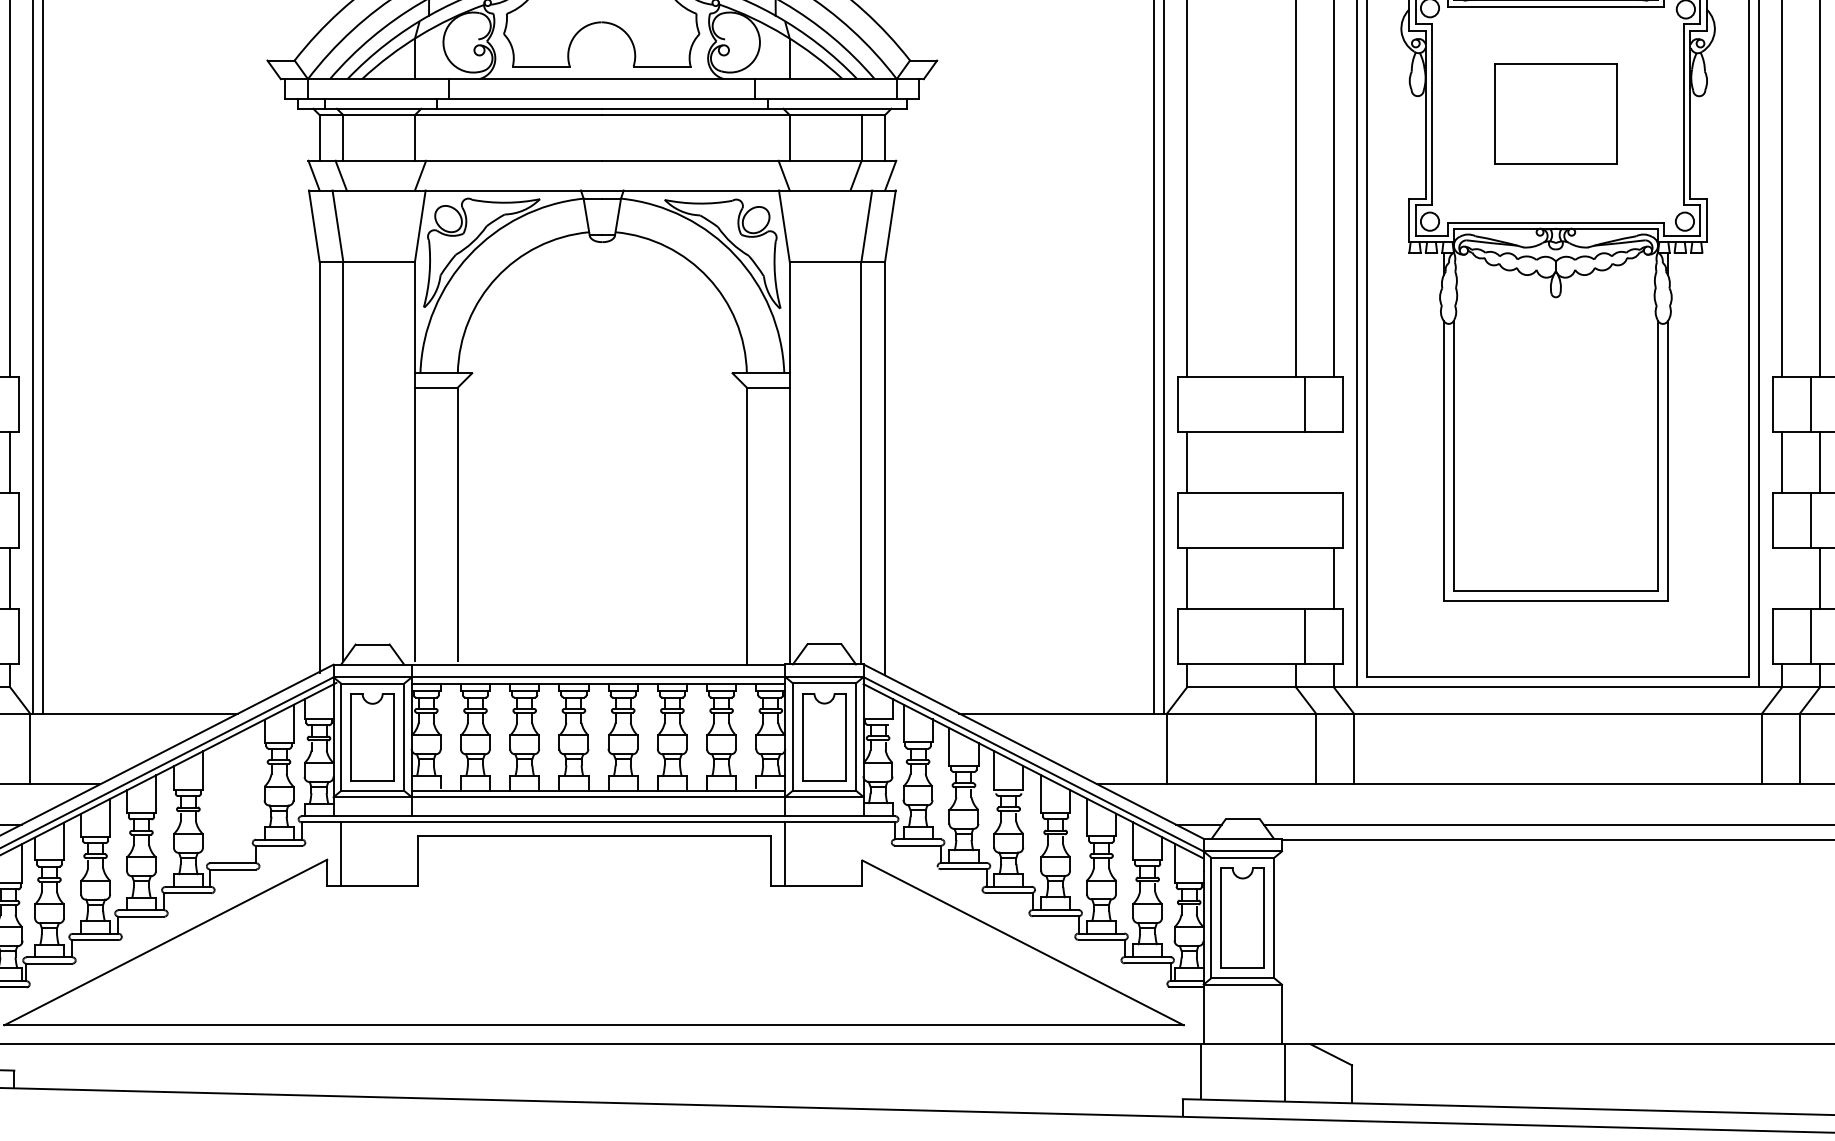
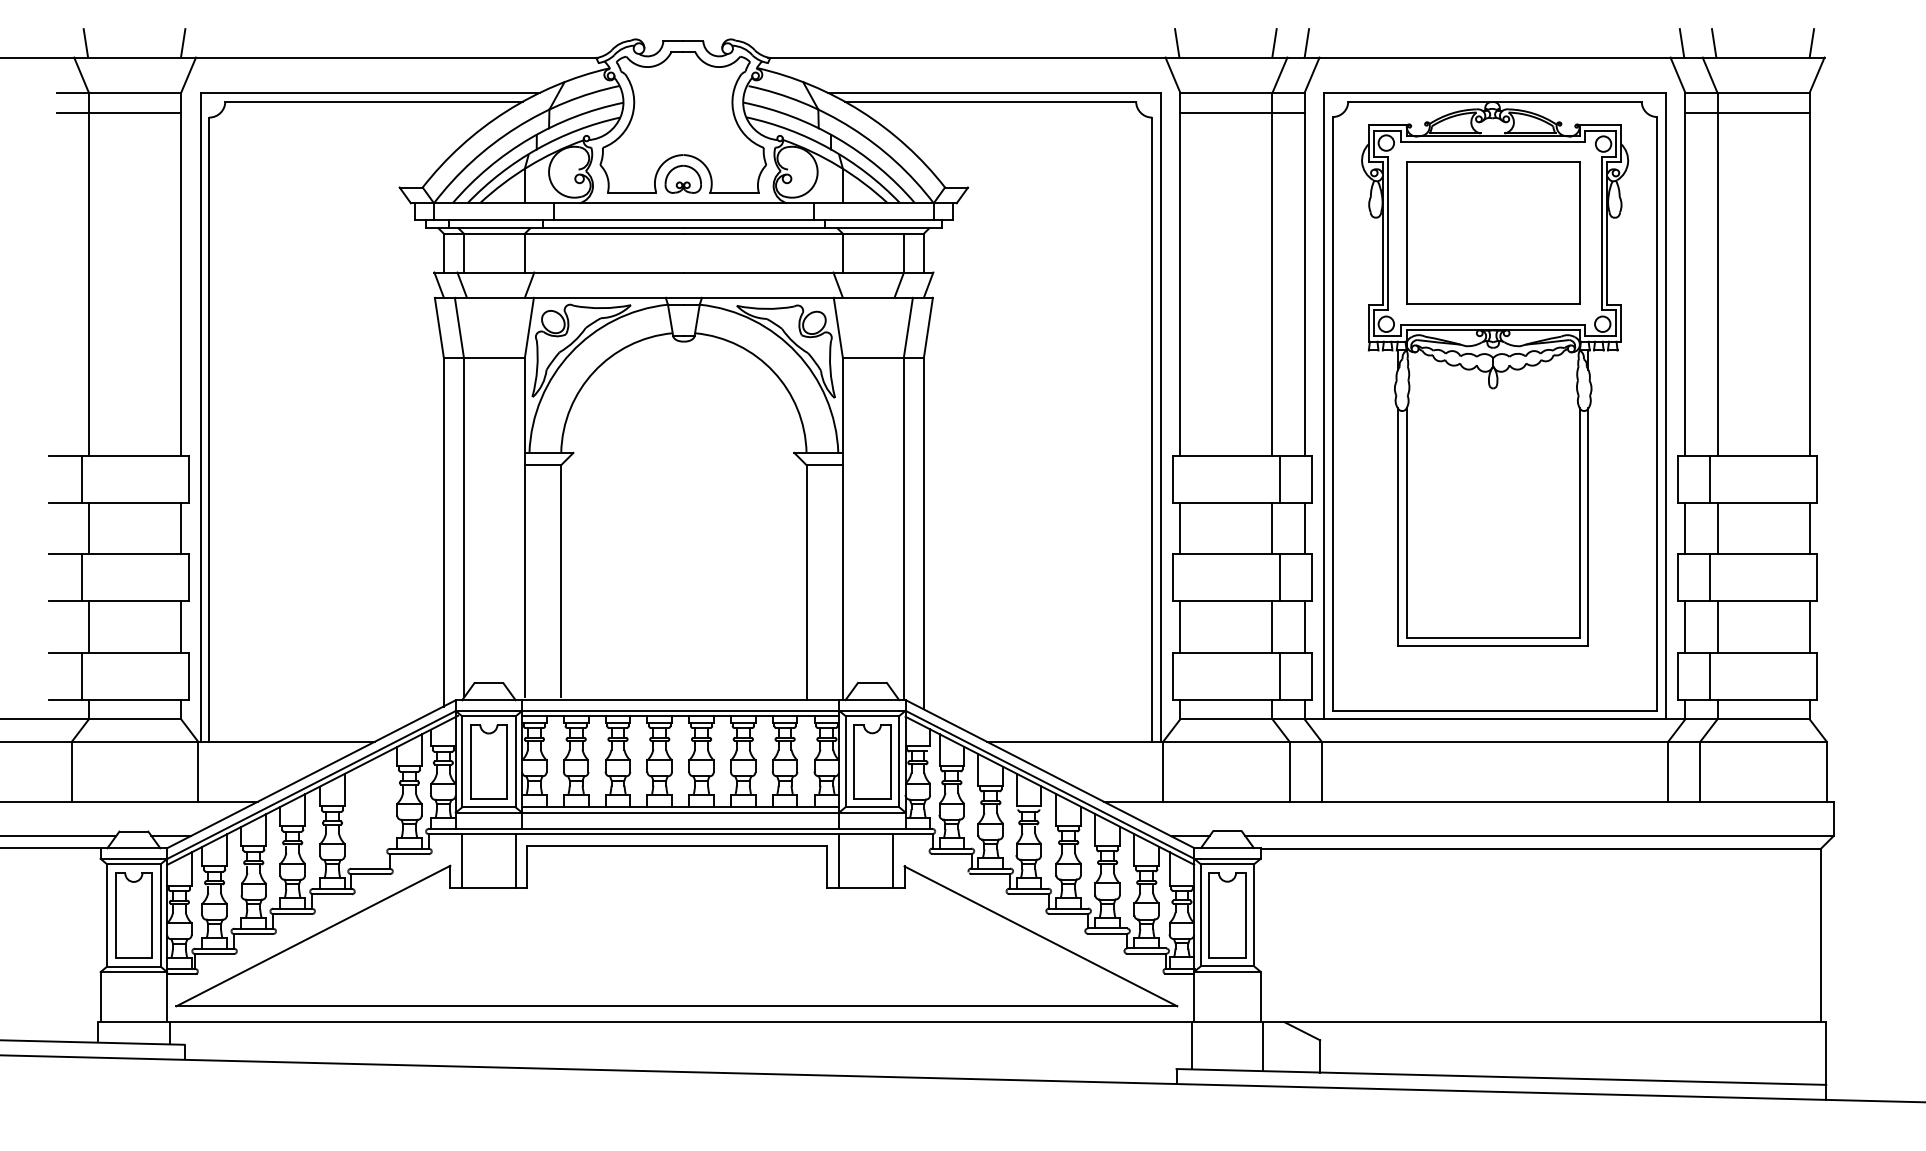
part: (600, 49) -> (682, 178), added
part: (1556, 113) -> (1493, 232), size x1.67
line: (1295, 462) -> (1272, 528), added
line: (1333, 462) -> (1304, 528), added
line: (1304, 520) -> (1279, 577), added
line: (1295, 577) -> (1272, 626), added
line: (1782, 577) -> (1685, 626), added
line: (403, 853) -> (515, 860), added
line: (848, 853) -> (892, 860), added

